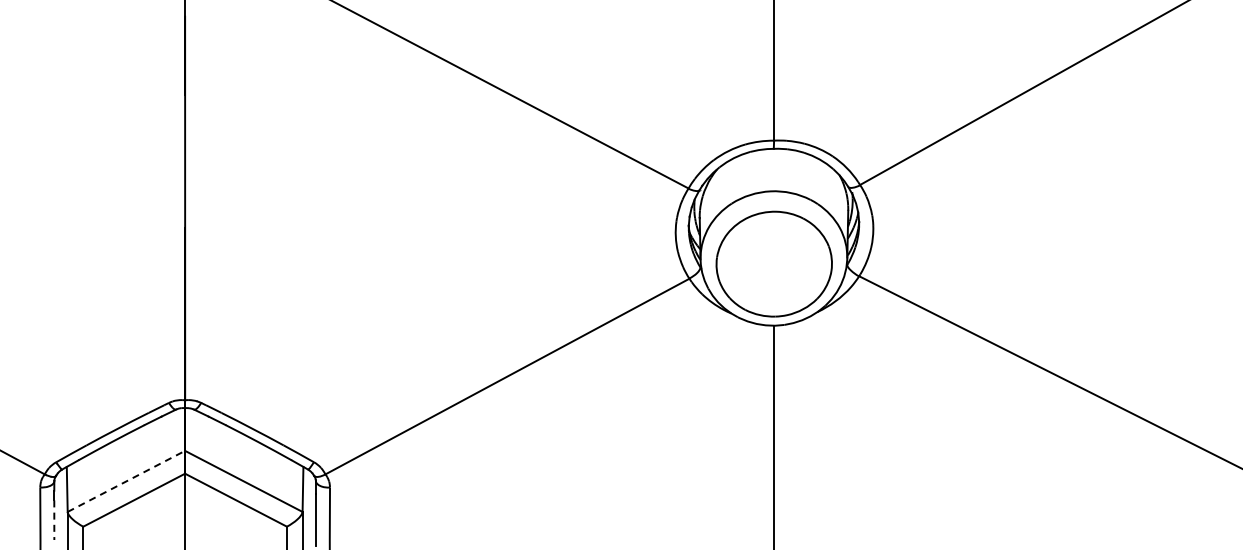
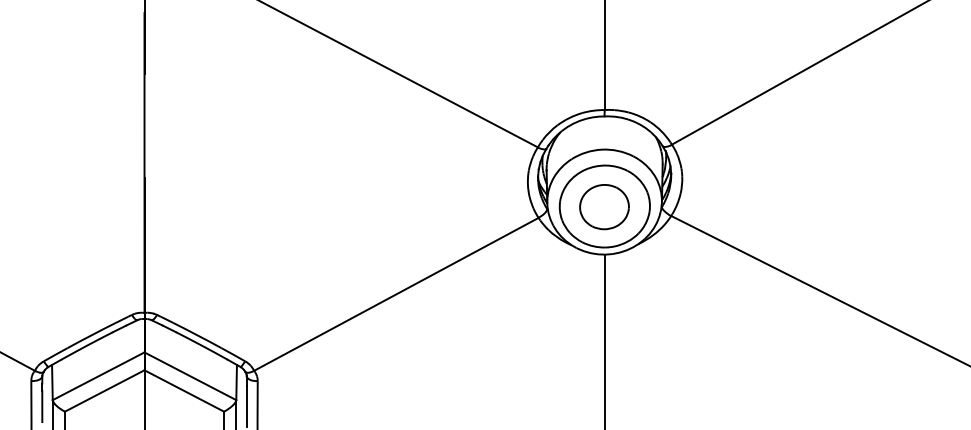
part: (773, 264) -> (604, 206), added
line: (126, 481) -> (98, 376), dashed -> solid
line: (54, 520) -> (42, 406), dashed -> solid

